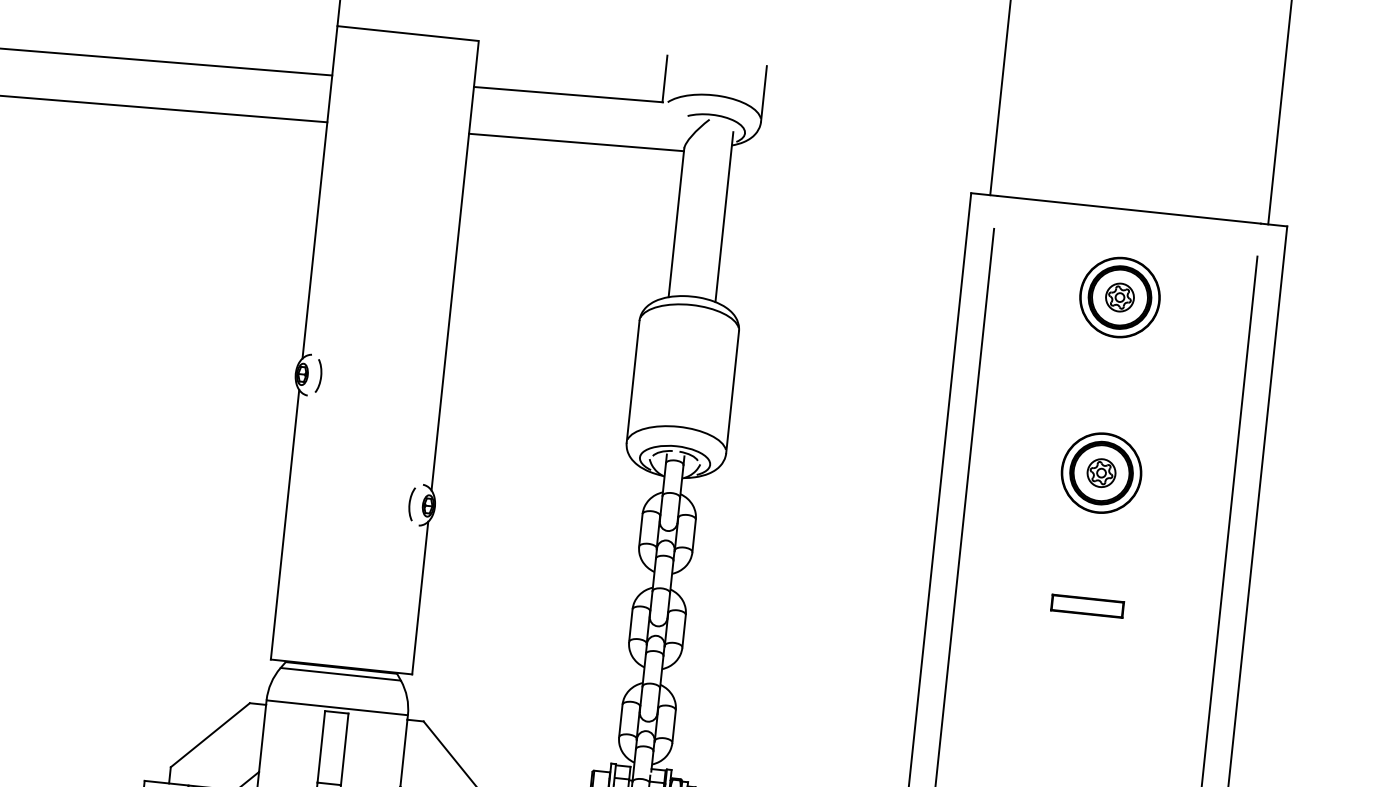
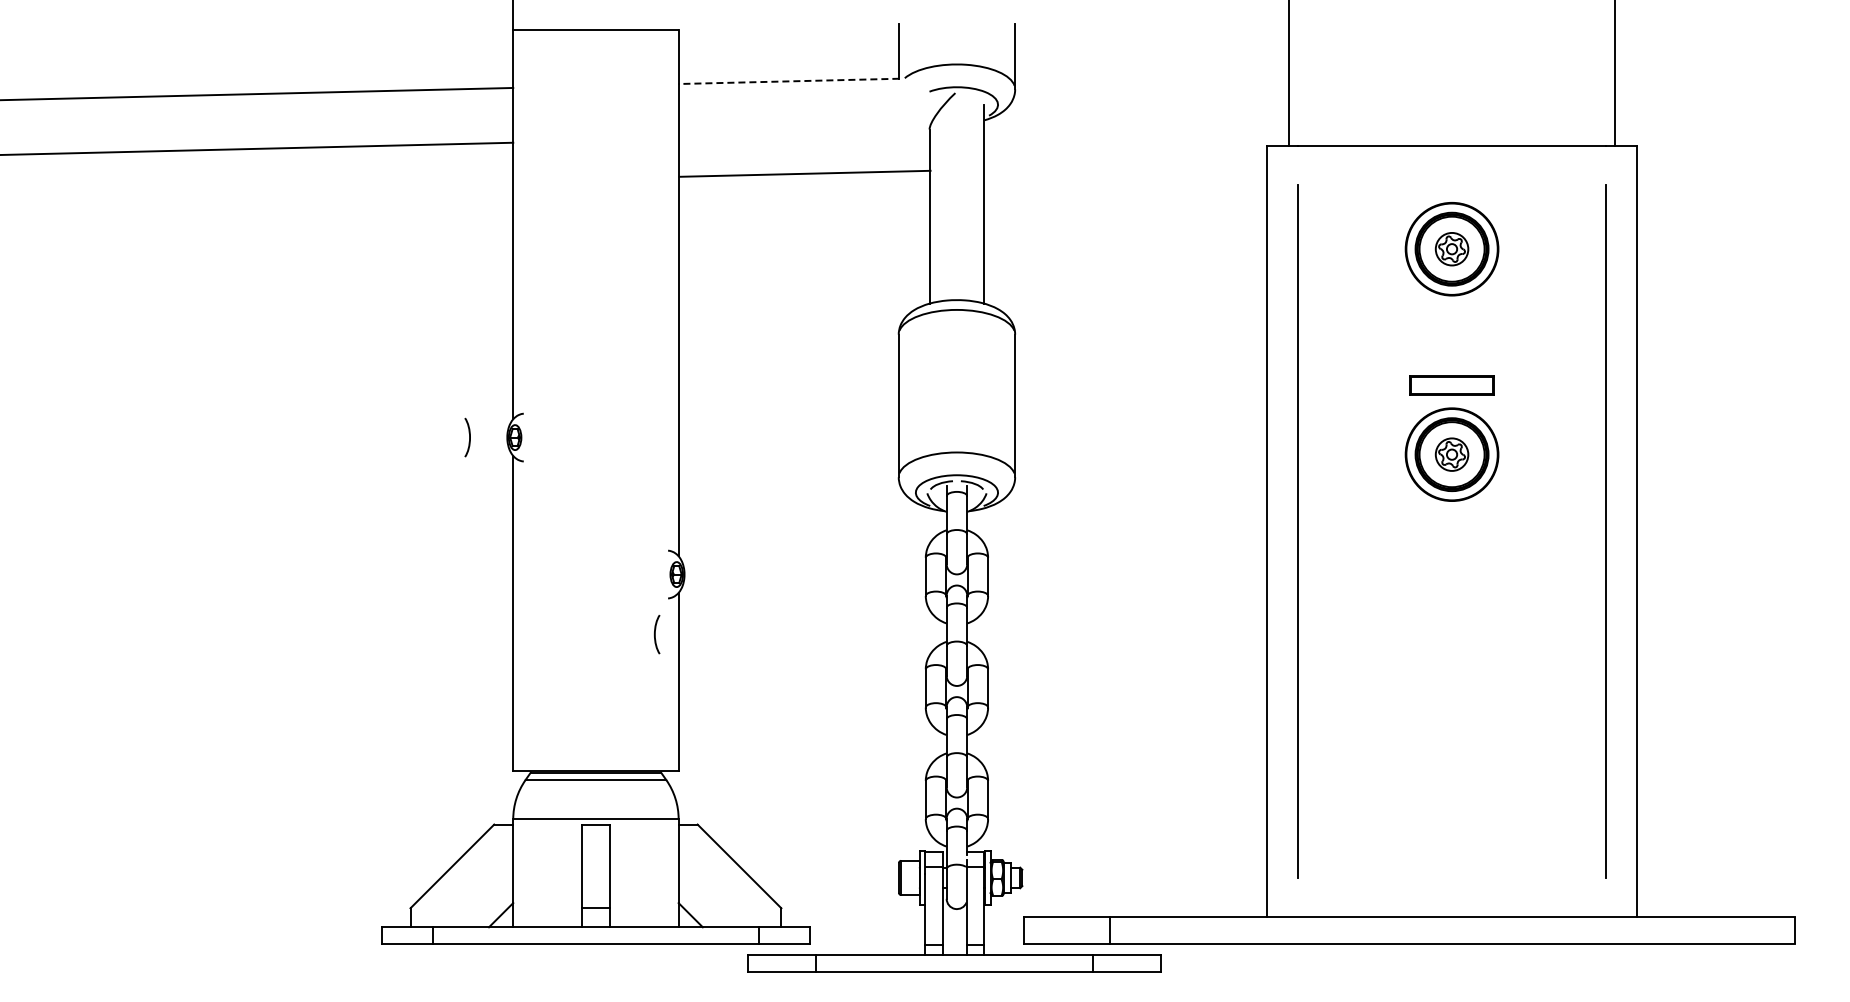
line: (568, 94) -> (788, 81), solid -> dashed
line: (576, 142) -> (804, 173), moved
curve: (320, 376) -> (469, 437), moved
curve: (410, 504) -> (655, 634), moved
part: (1087, 606) -> (1451, 385), moved

